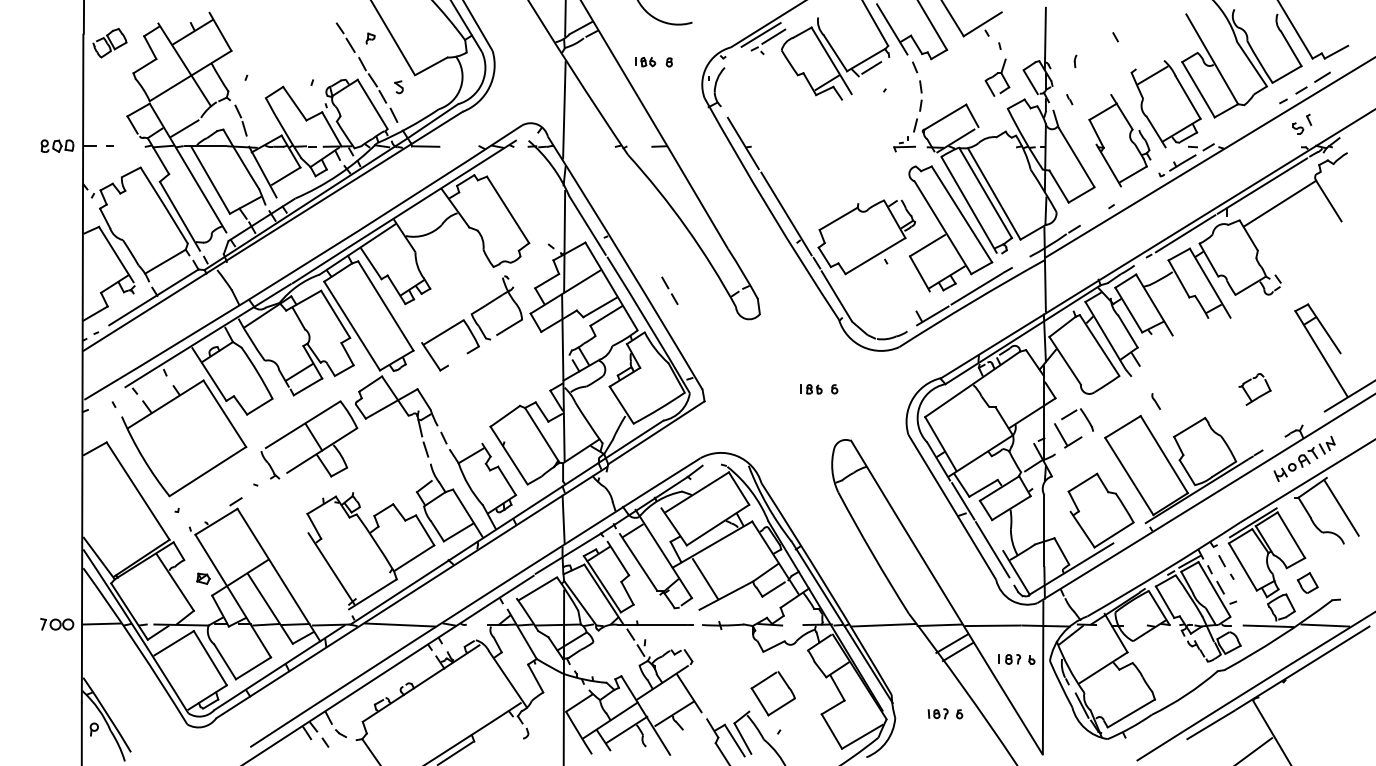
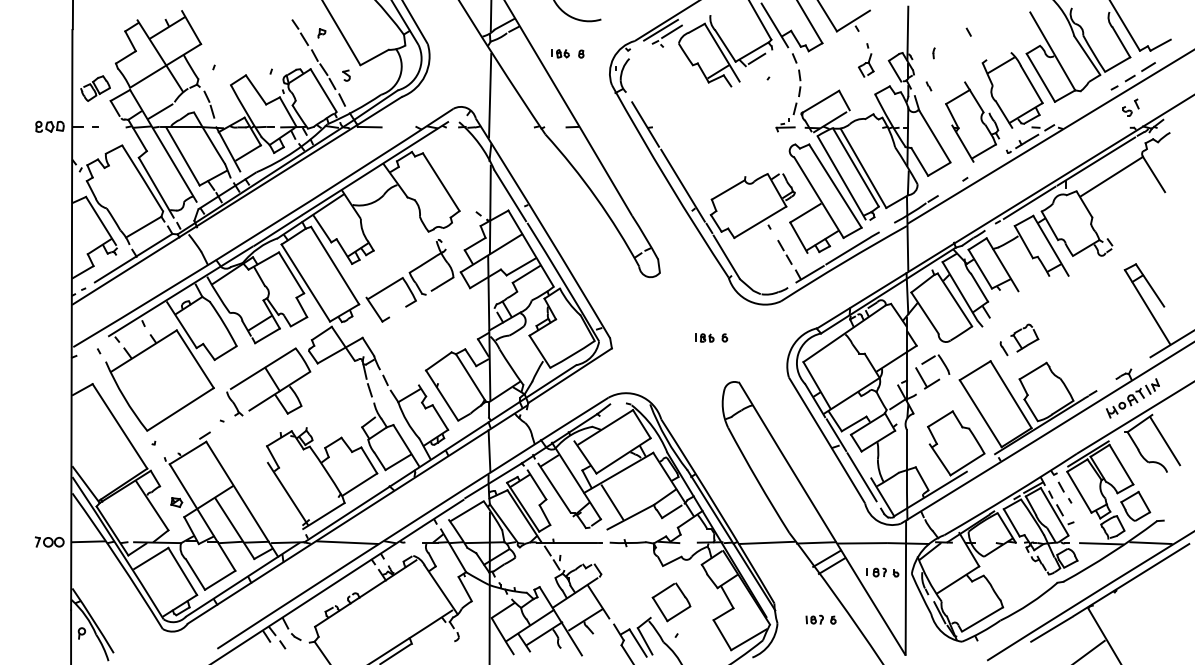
part: (109, 43) -> (95, 88), moved
part: (997, 69) -> (866, 60), size x0.71
line: (668, 289) -> (783, 251), moved
part: (1247, 392) -> (1018, 340), moved
part: (1307, 582) -> (1135, 505), size x1.67

